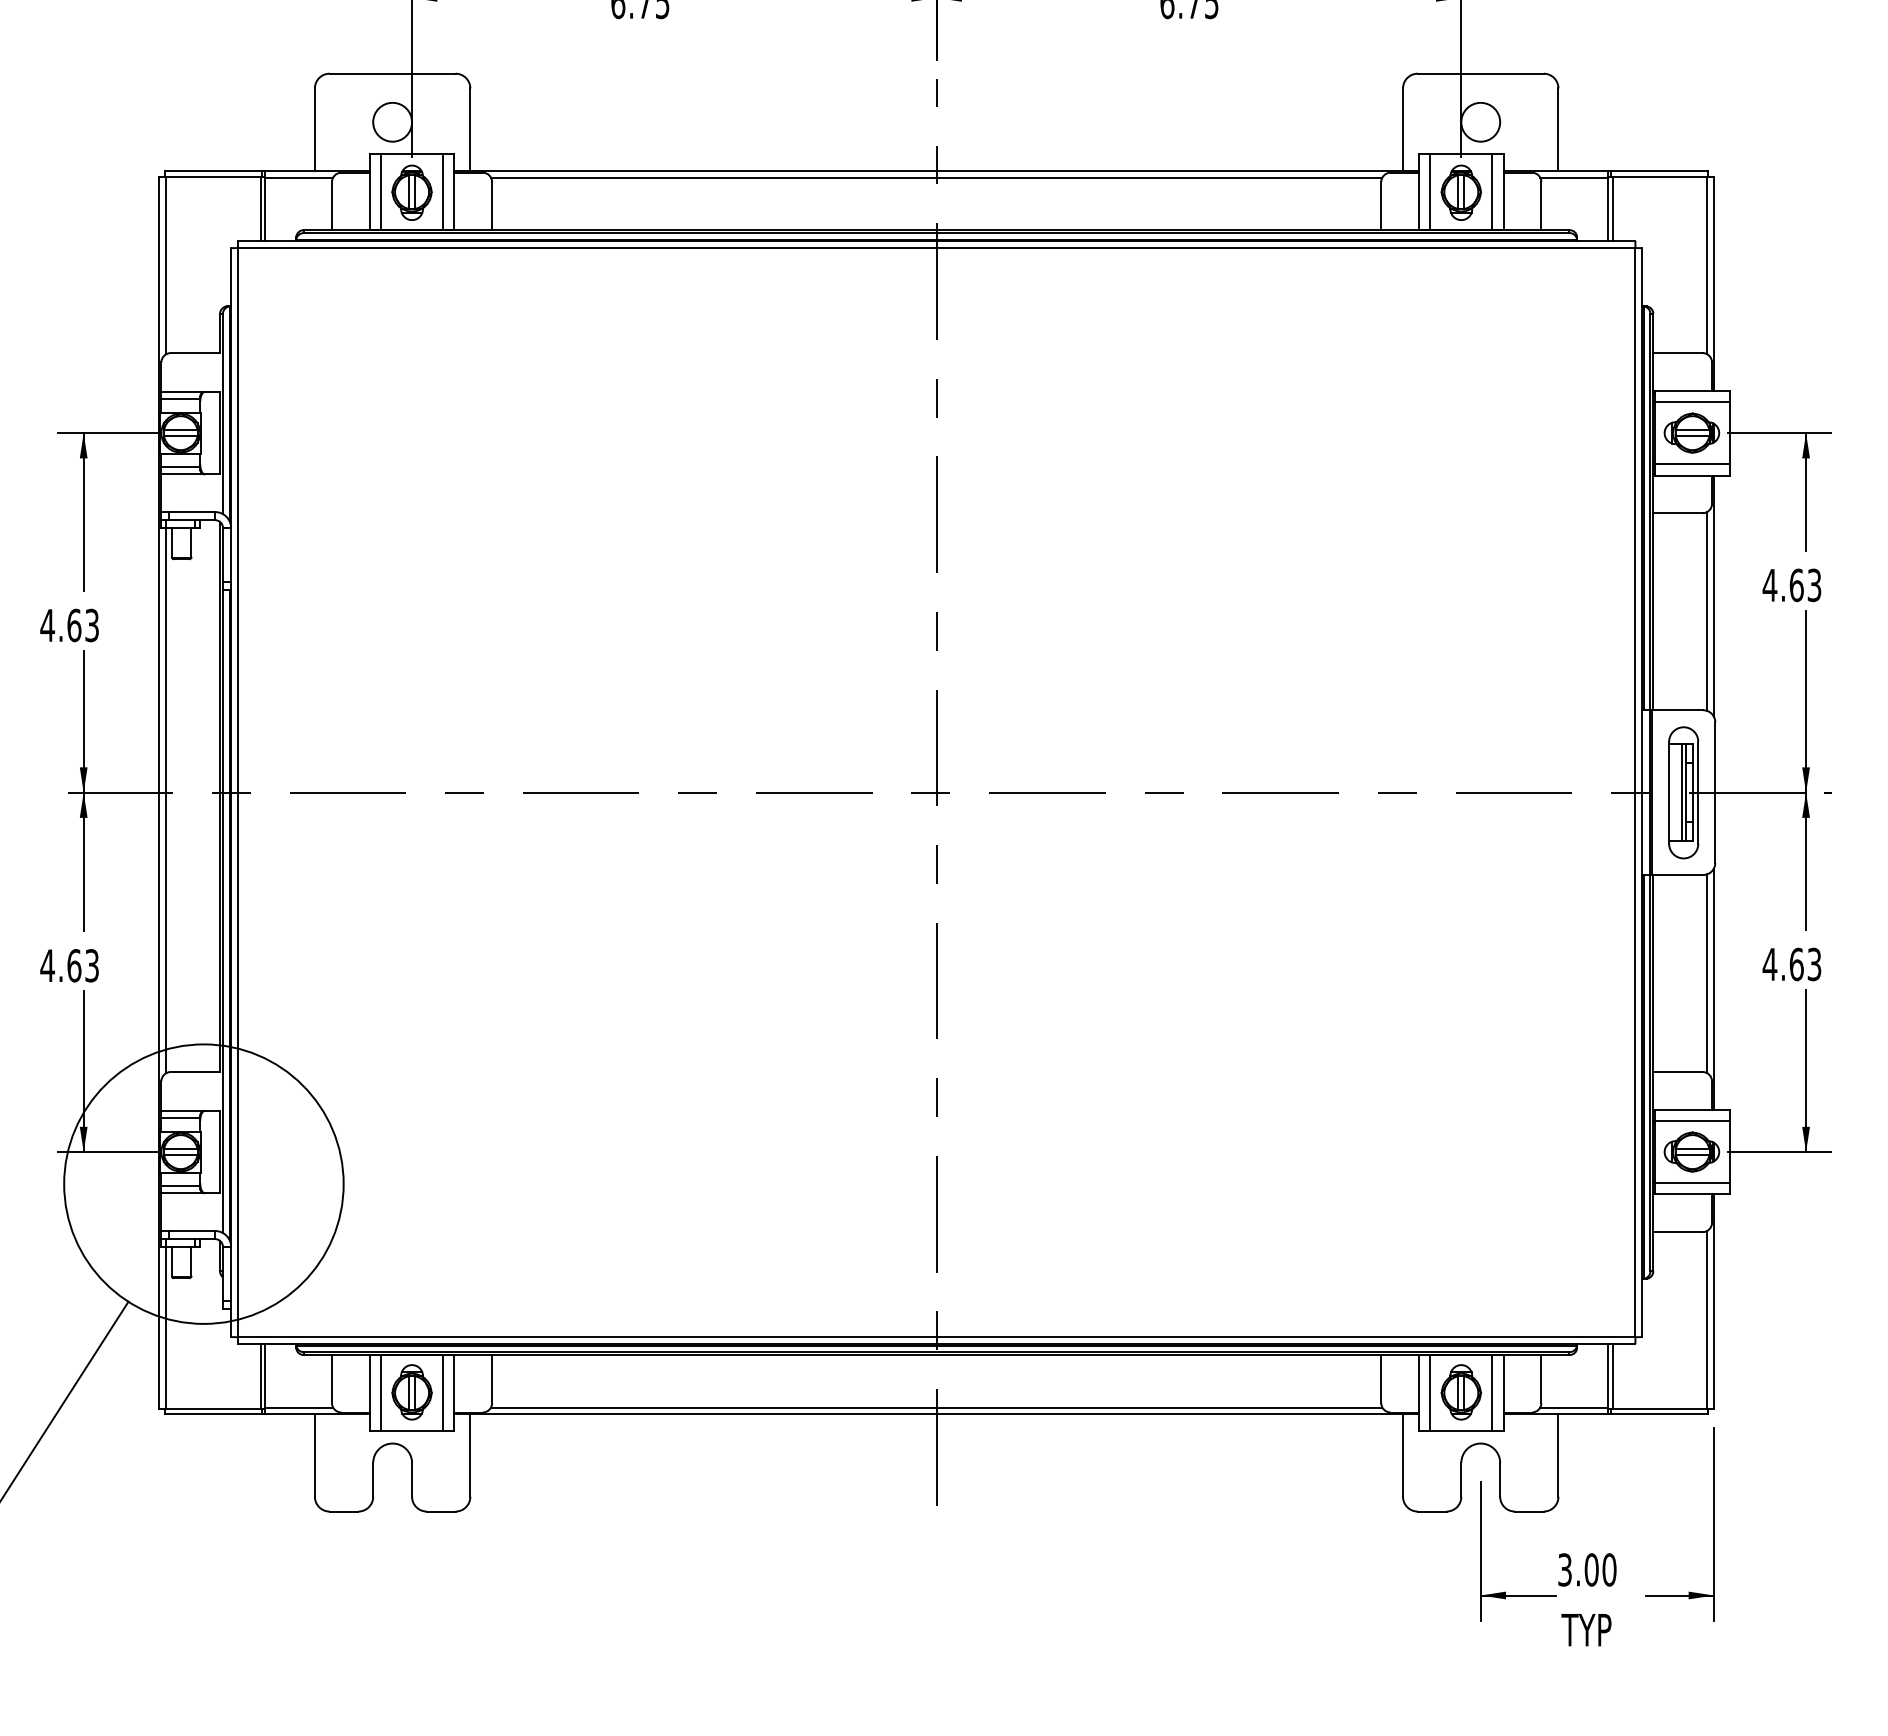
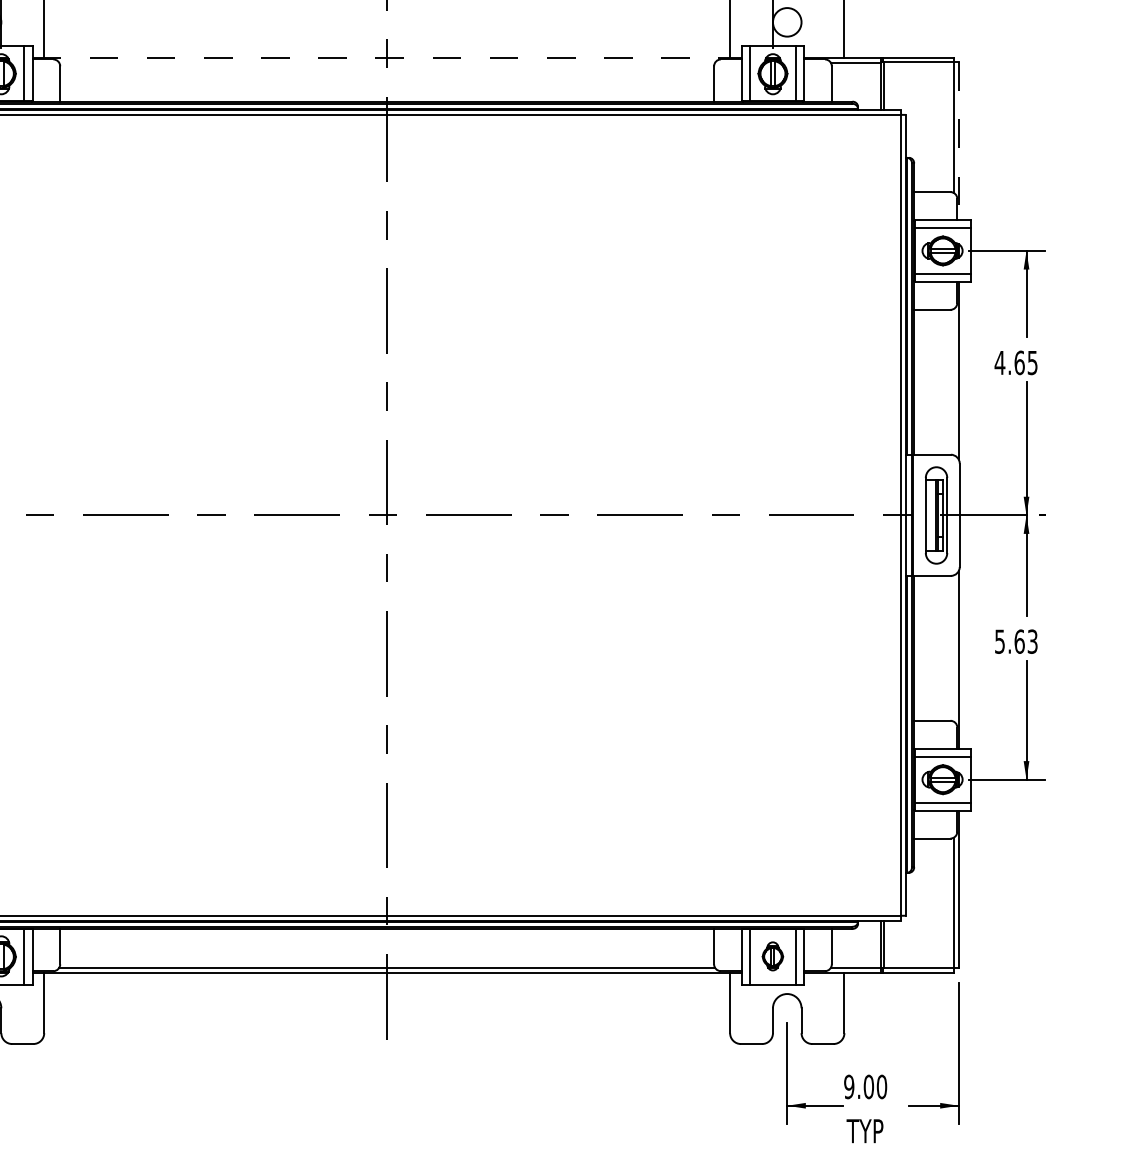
line: (937, 170) -> (387, 57), solid -> dashed
line: (936, 177) -> (387, 62), removed
line: (1713, 284) -> (958, 141), solid -> dashed
text: (1814, 584) -> (1032, 362), 4.63 -> 4.65
line: (1707, 611) -> (954, 382), removed
text: (1769, 964) -> (999, 641), 4.63 -> 5.63
line: (1707, 973) -> (954, 648), removed
part: (1460, 1392) -> (772, 956), size x0.7
text: (1564, 1569) -> (848, 1086), 3.00 -> 9.00

